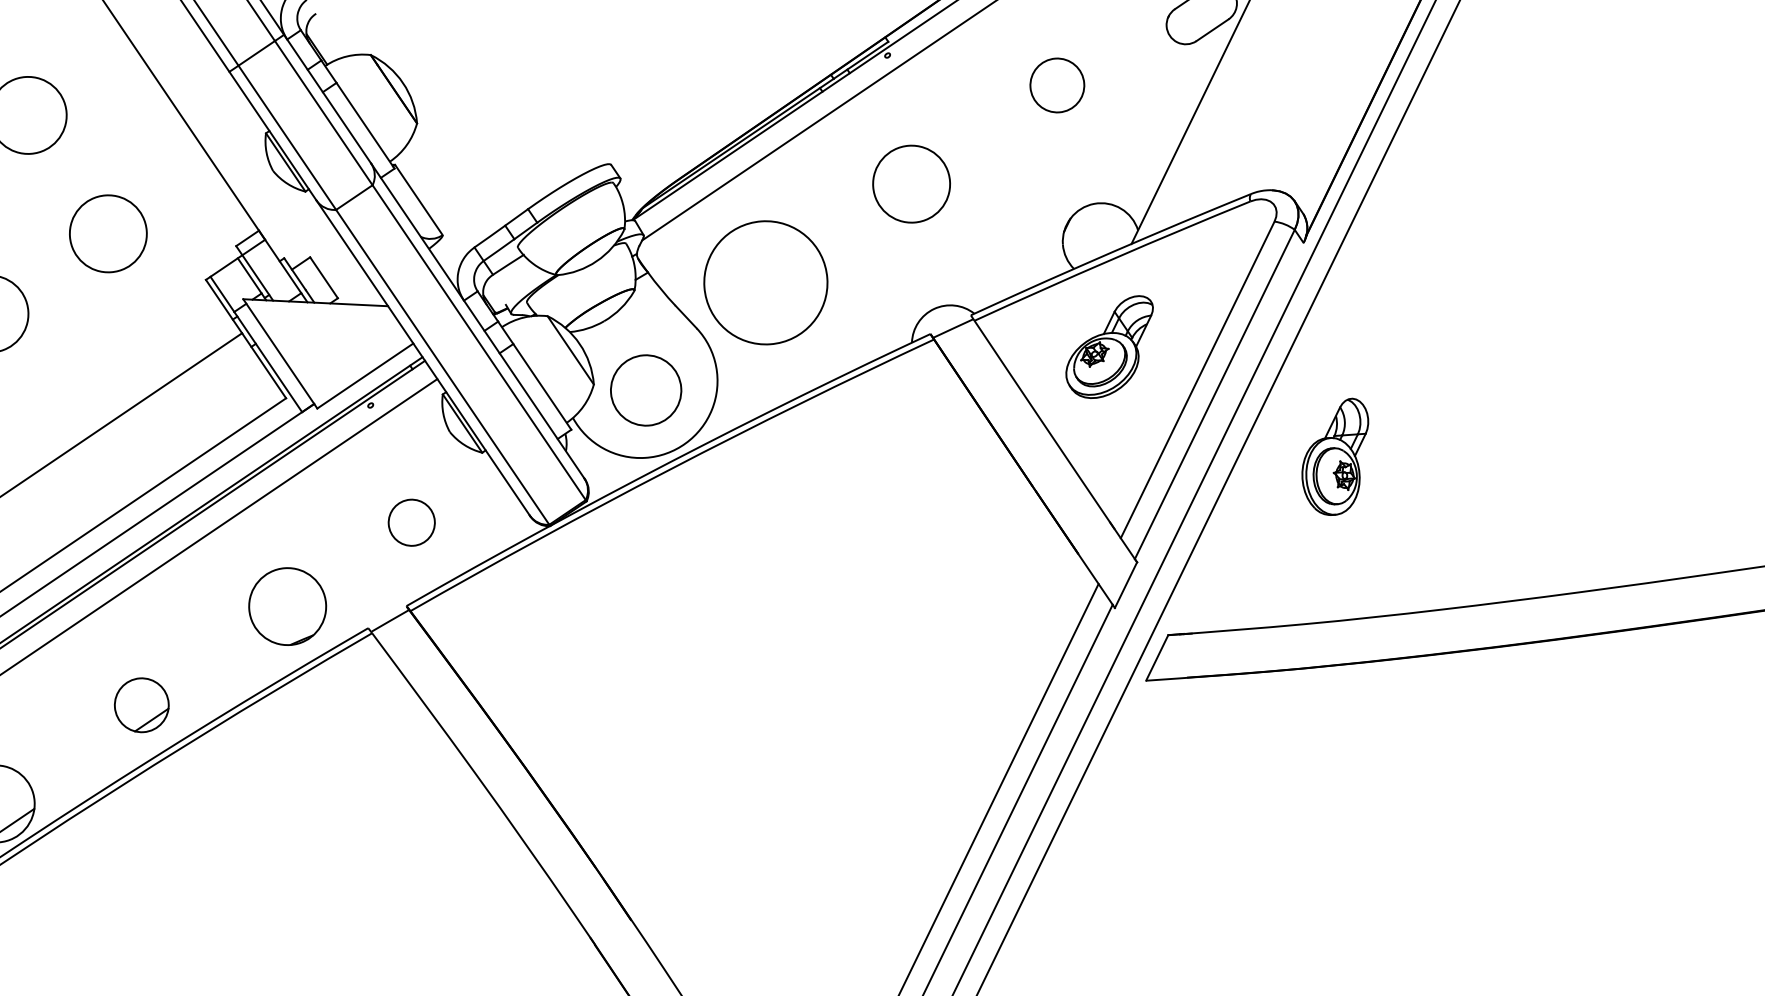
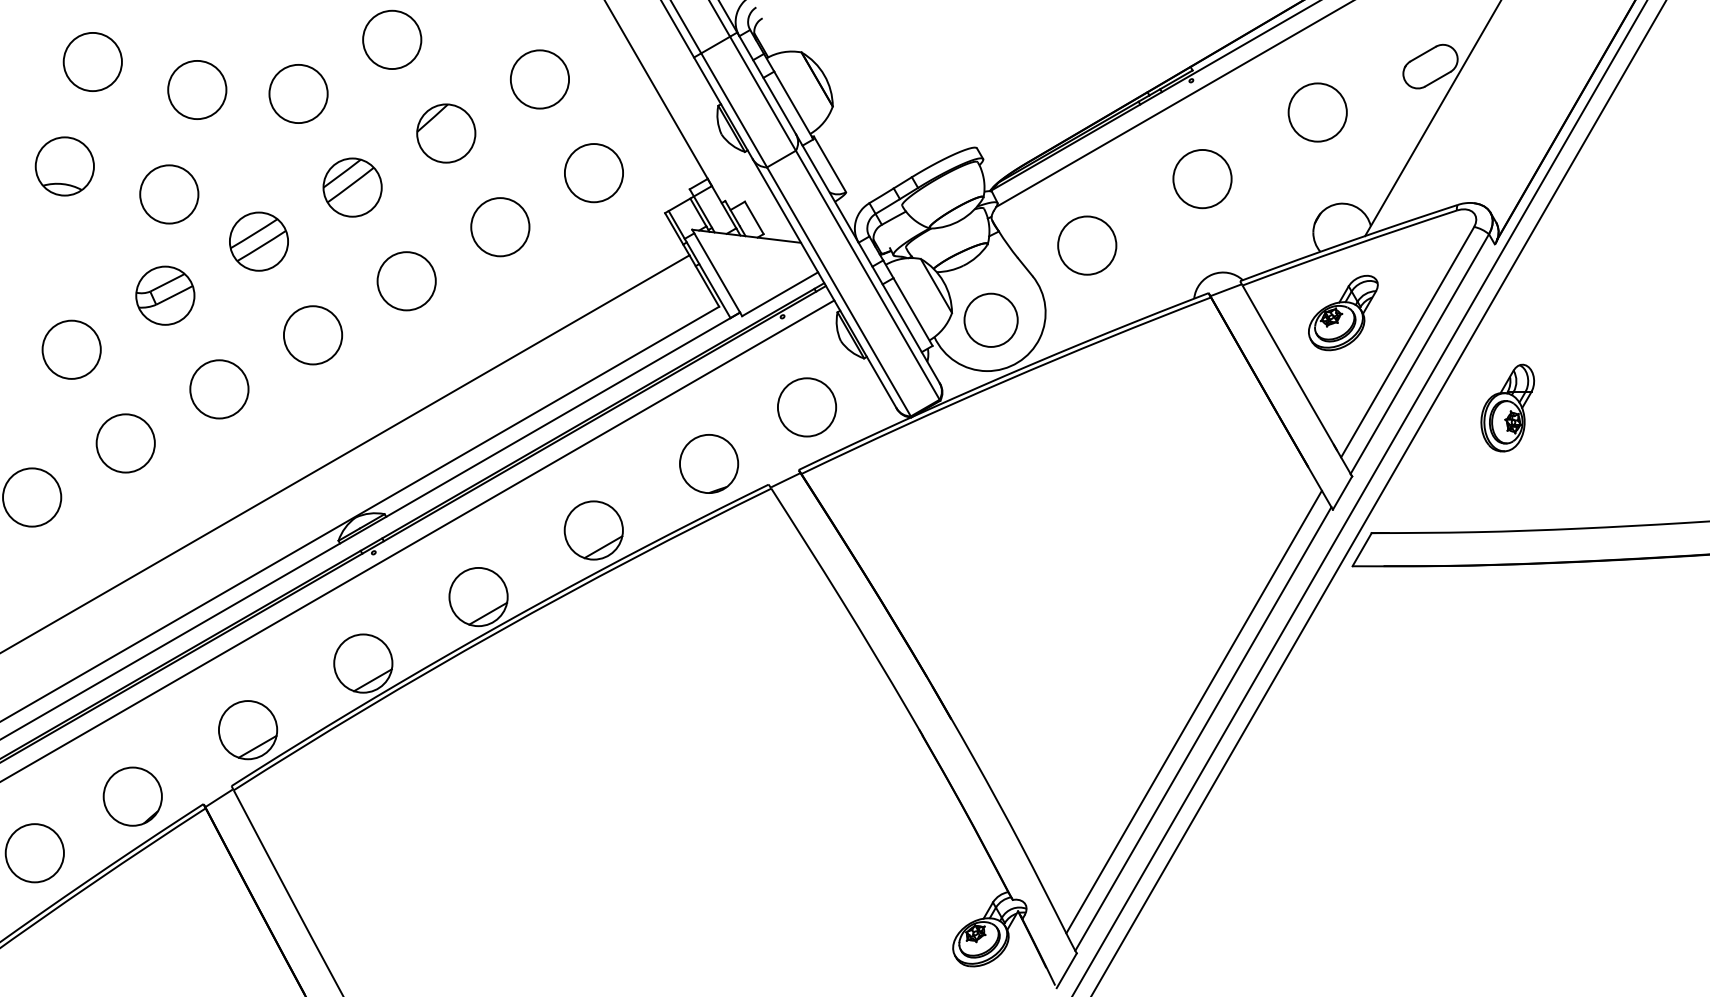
circle: (1057, 85) -> (1317, 112), size x1.43
circle: (766, 282) -> (1087, 245), size x0.62
circle: (412, 522) -> (807, 407), size x1.67
part: (141, 705) -> (593, 530), size x1.43

